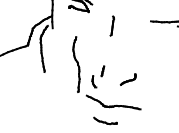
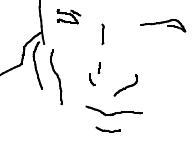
part: (76, 65) -> (56, 77), moved
part: (97, 76) -> (94, 74), moved
part: (128, 79) -> (125, 85), size x1.67

